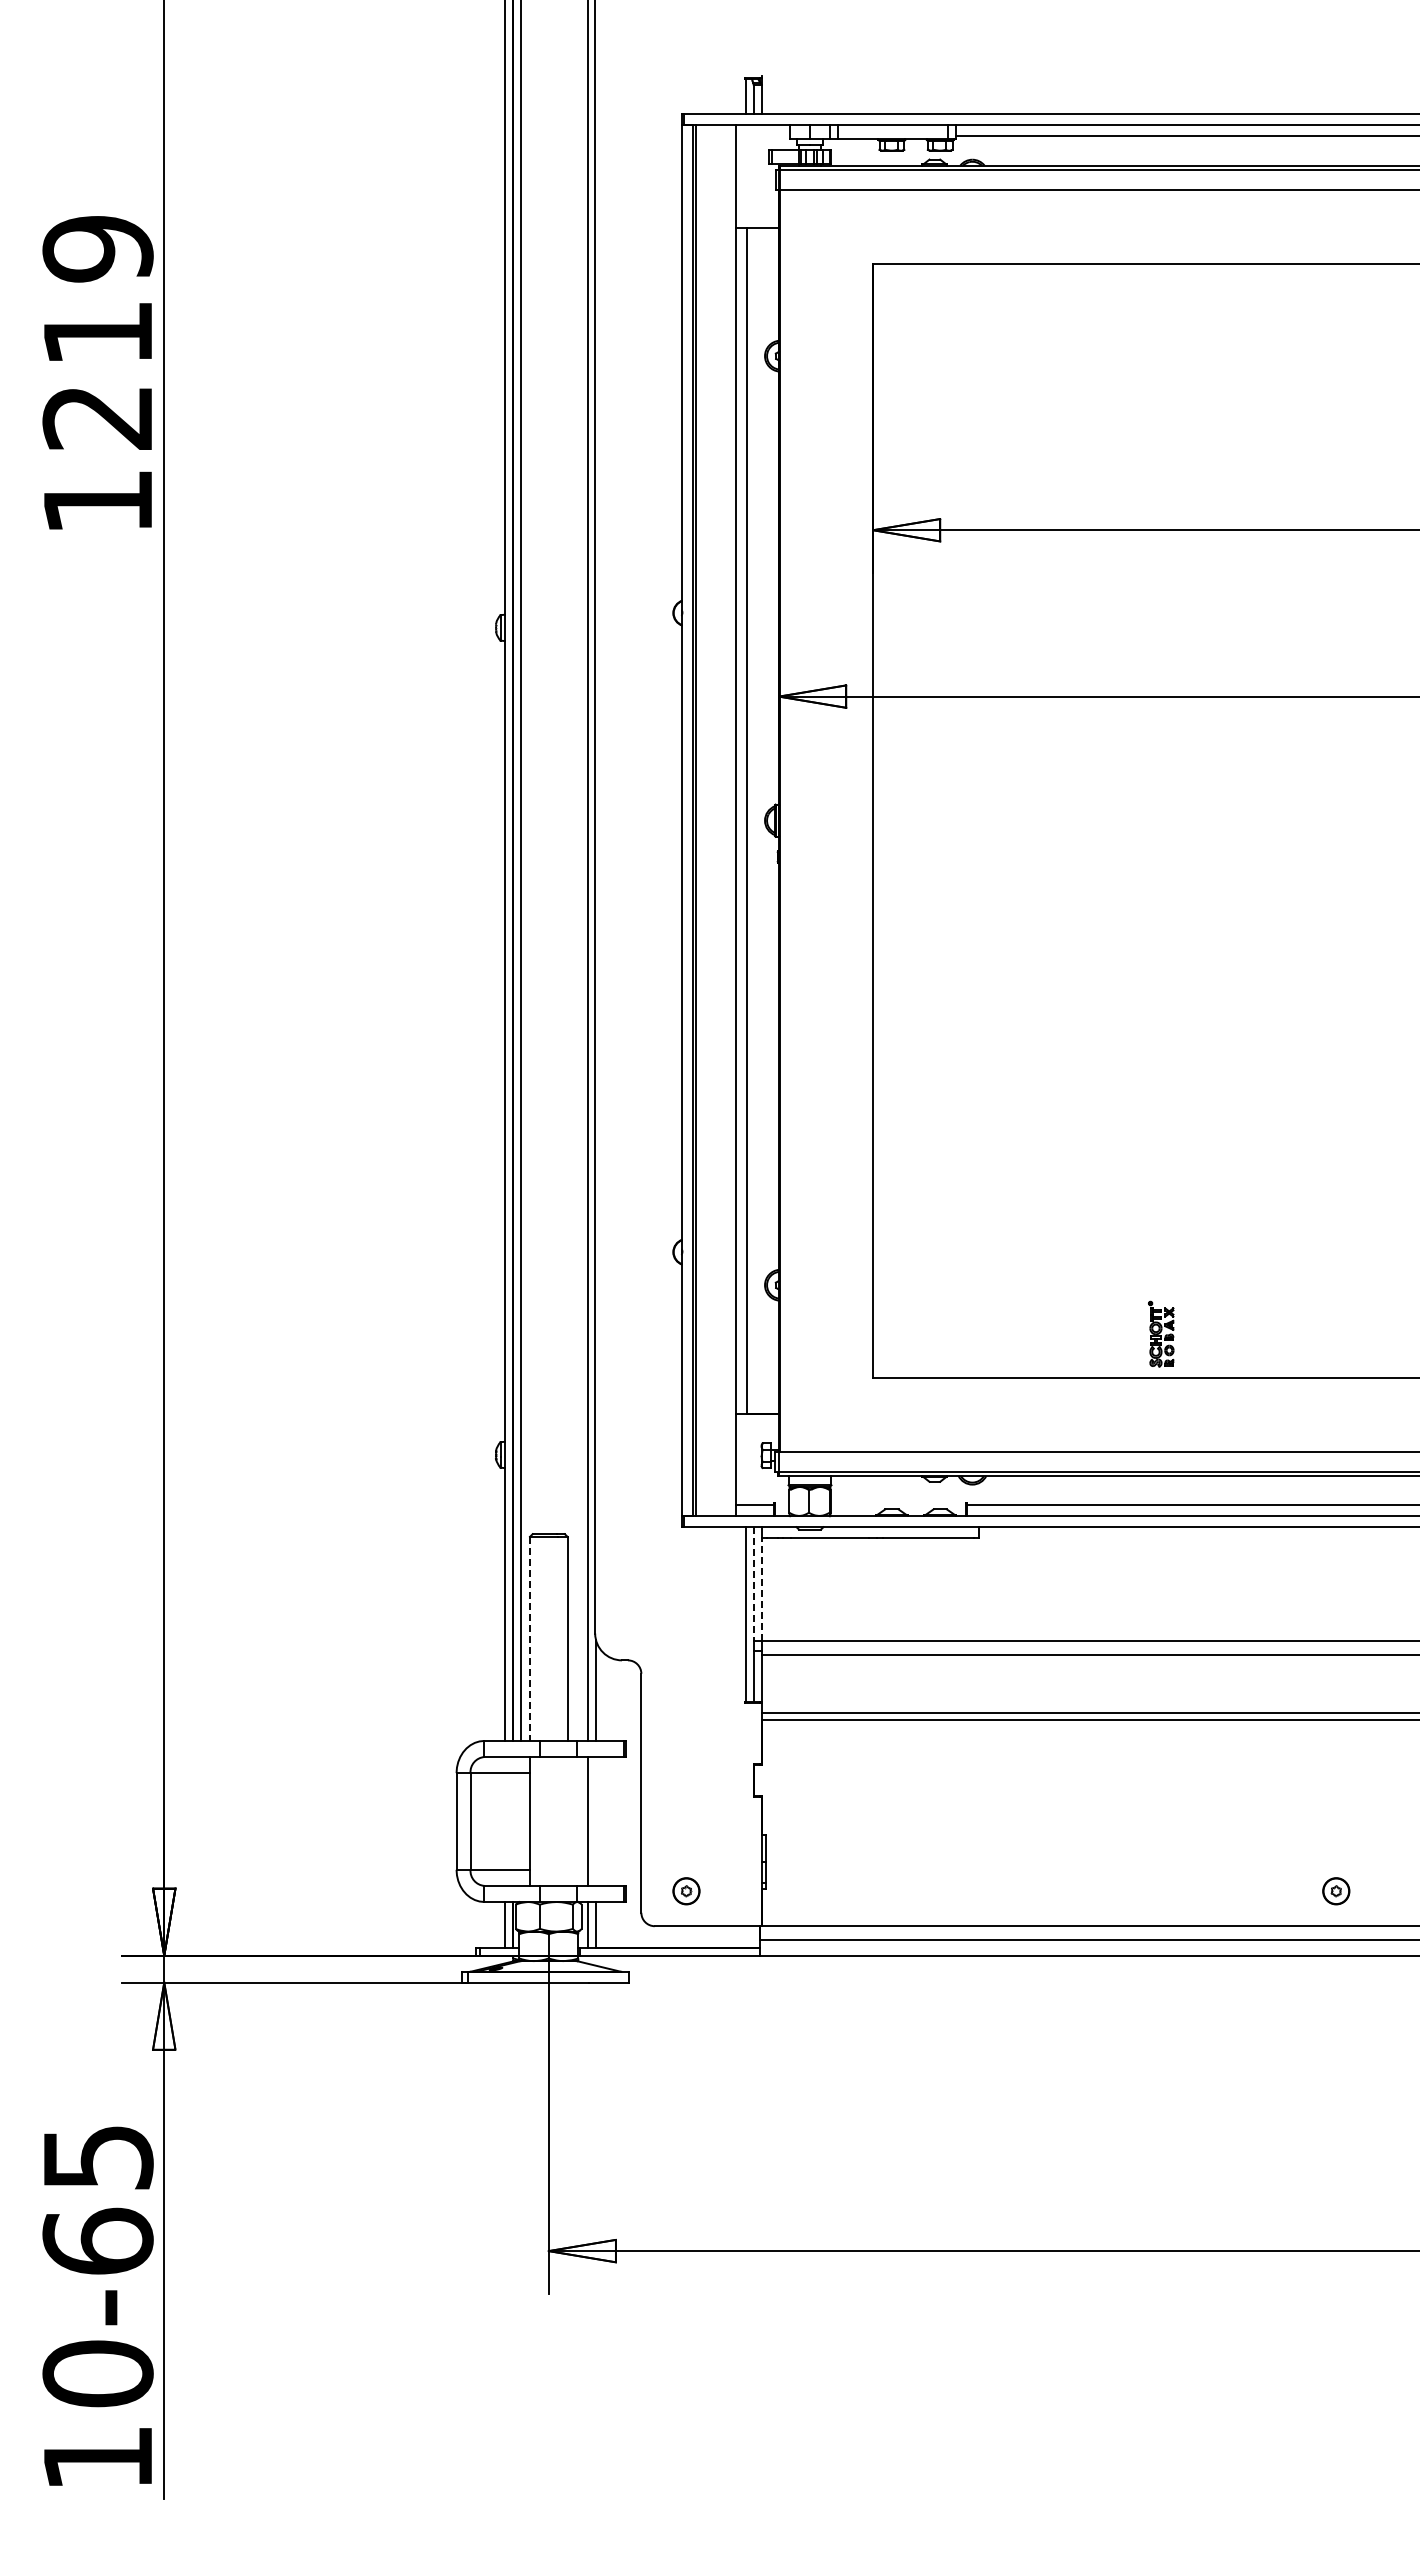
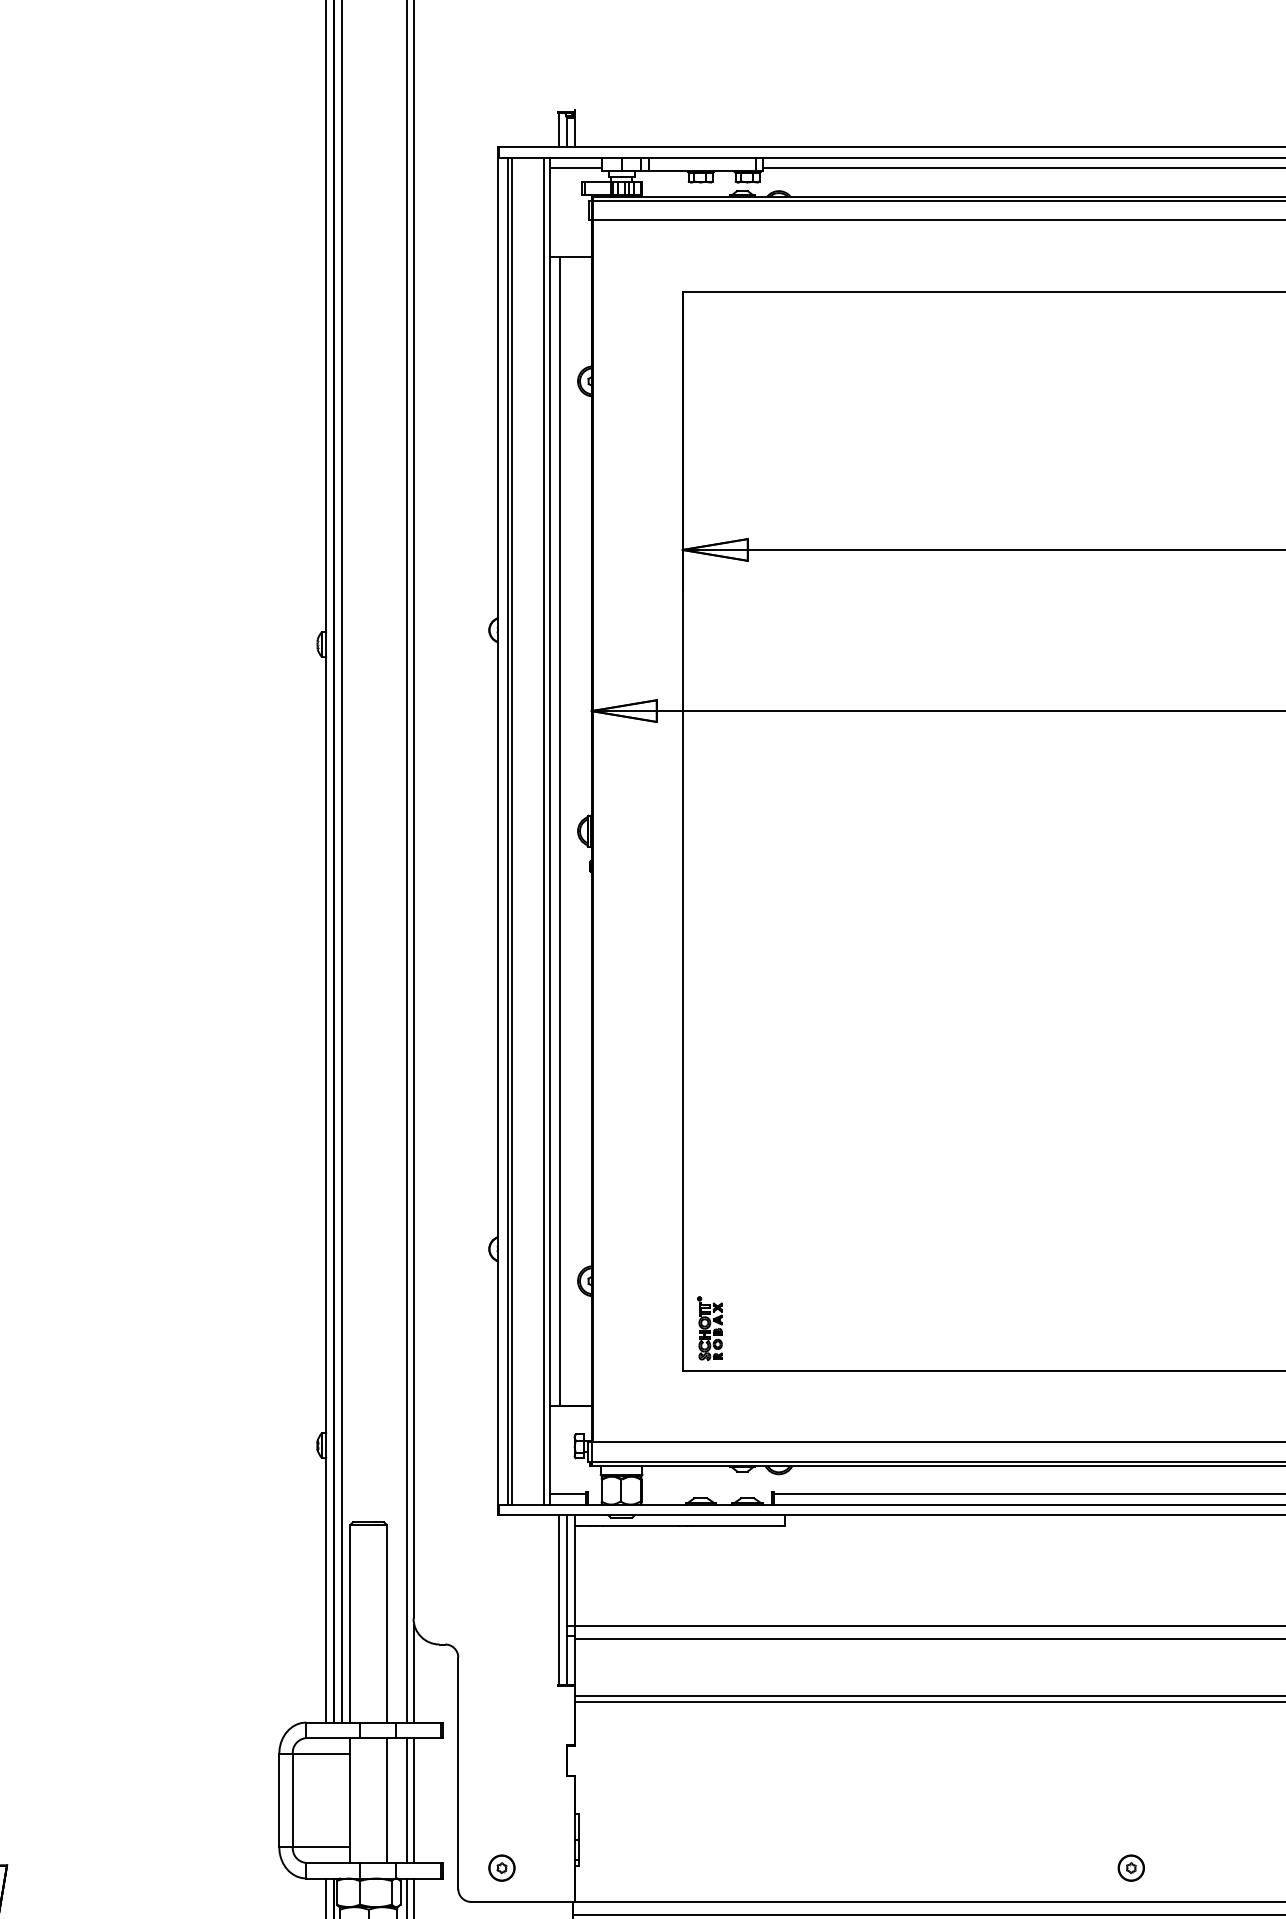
line: (762, 135) -> (575, 167), added
line: (729, 820) -> (543, 831), added
part: (1161, 1333) -> (710, 1327), moved
line: (753, 1584) -> (566, 1571), dashed -> solid
line: (761, 1589) -> (574, 1575), dashed -> solid
line: (529, 1639) -> (349, 1624), dashed -> solid
line: (567, 1821) -> (386, 1800), added
line: (596, 1821) -> (414, 1800), added

